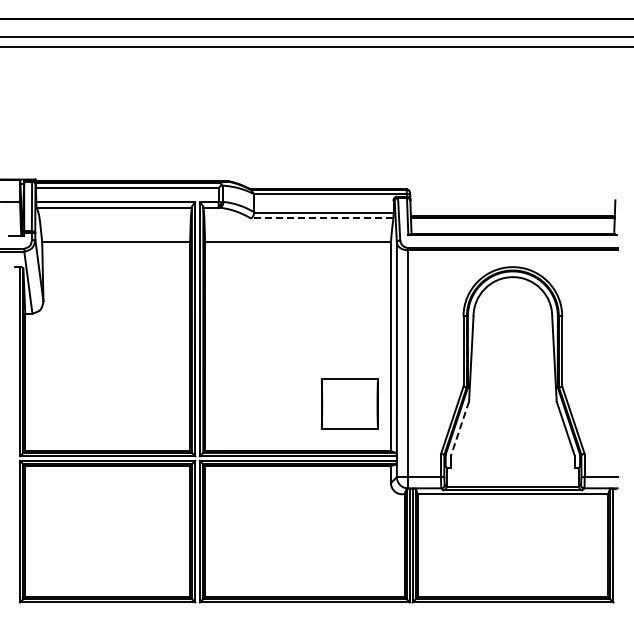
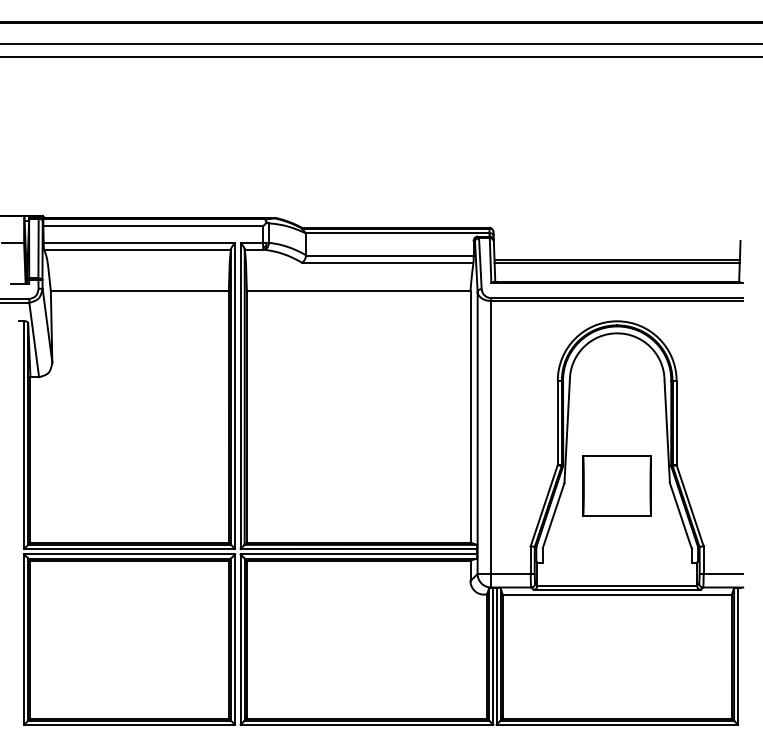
line: (321, 218) -> (386, 262), dashed -> solid
part: (349, 403) -> (616, 485), moved
line: (459, 429) -> (552, 516), dashed -> solid

